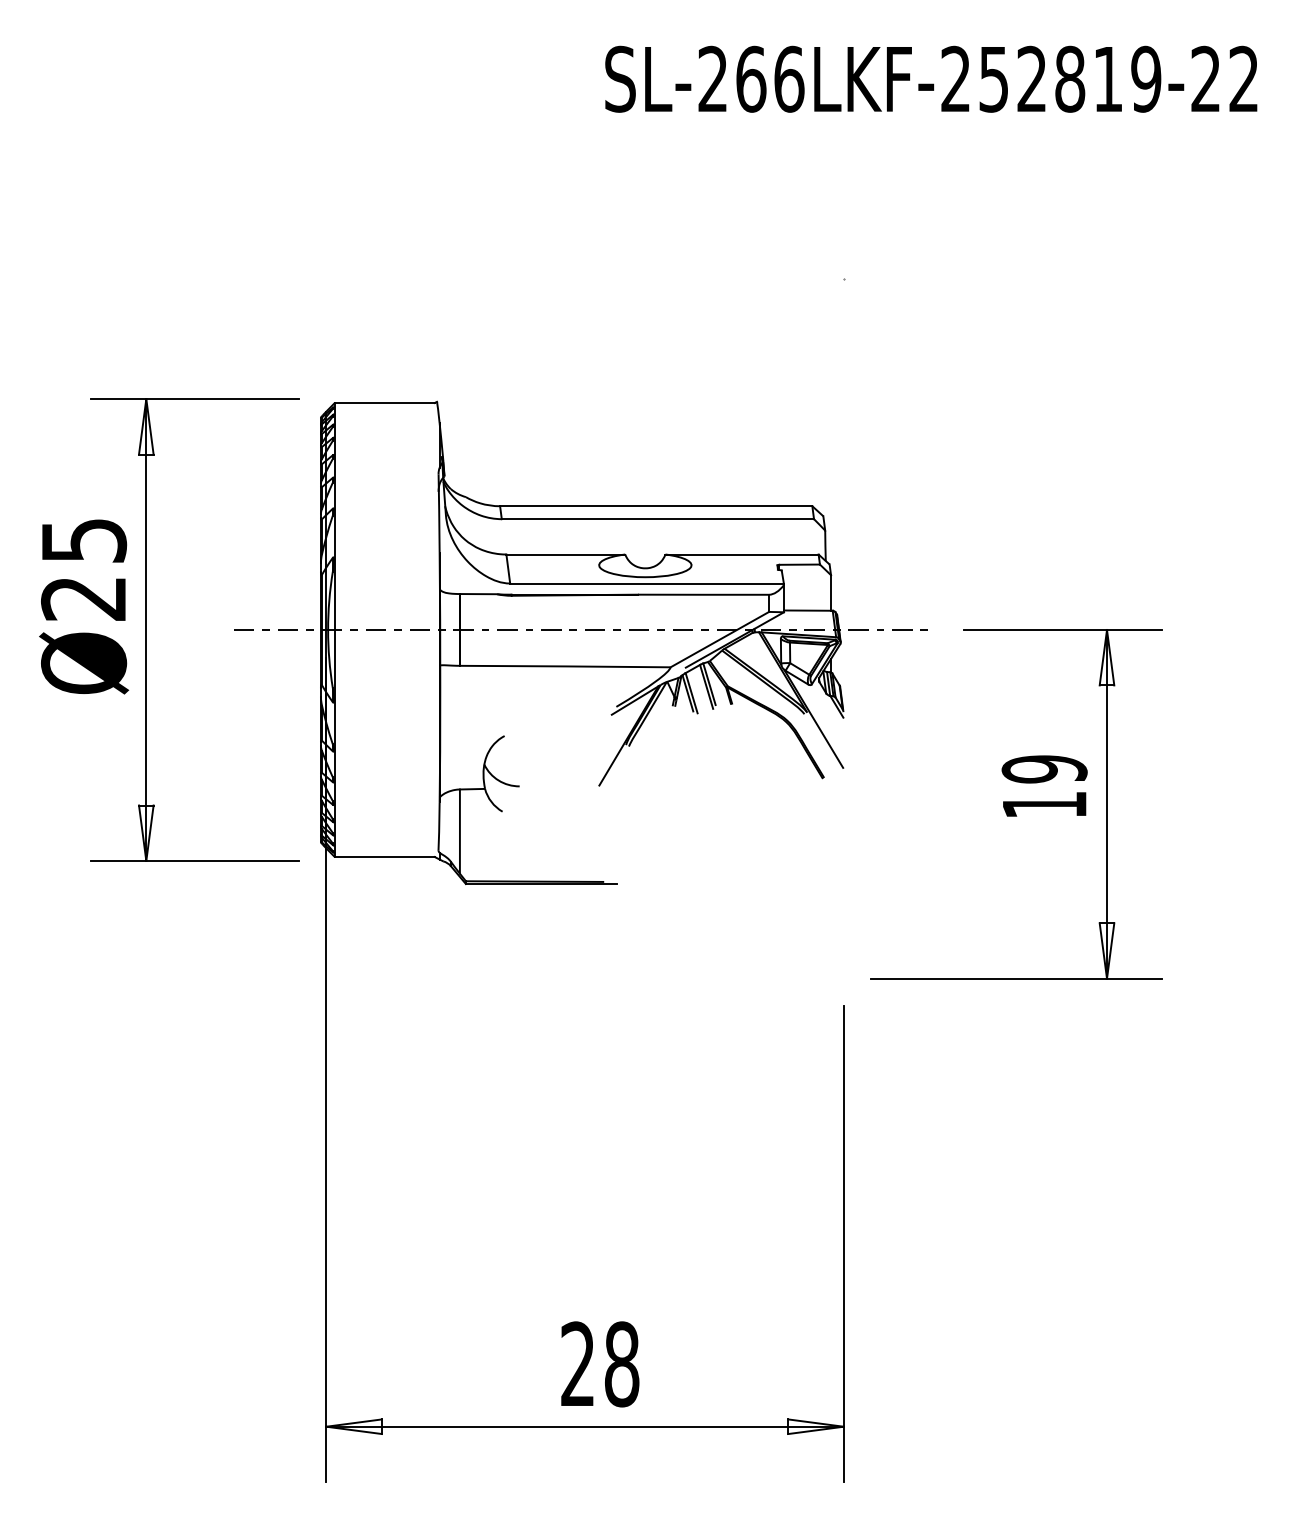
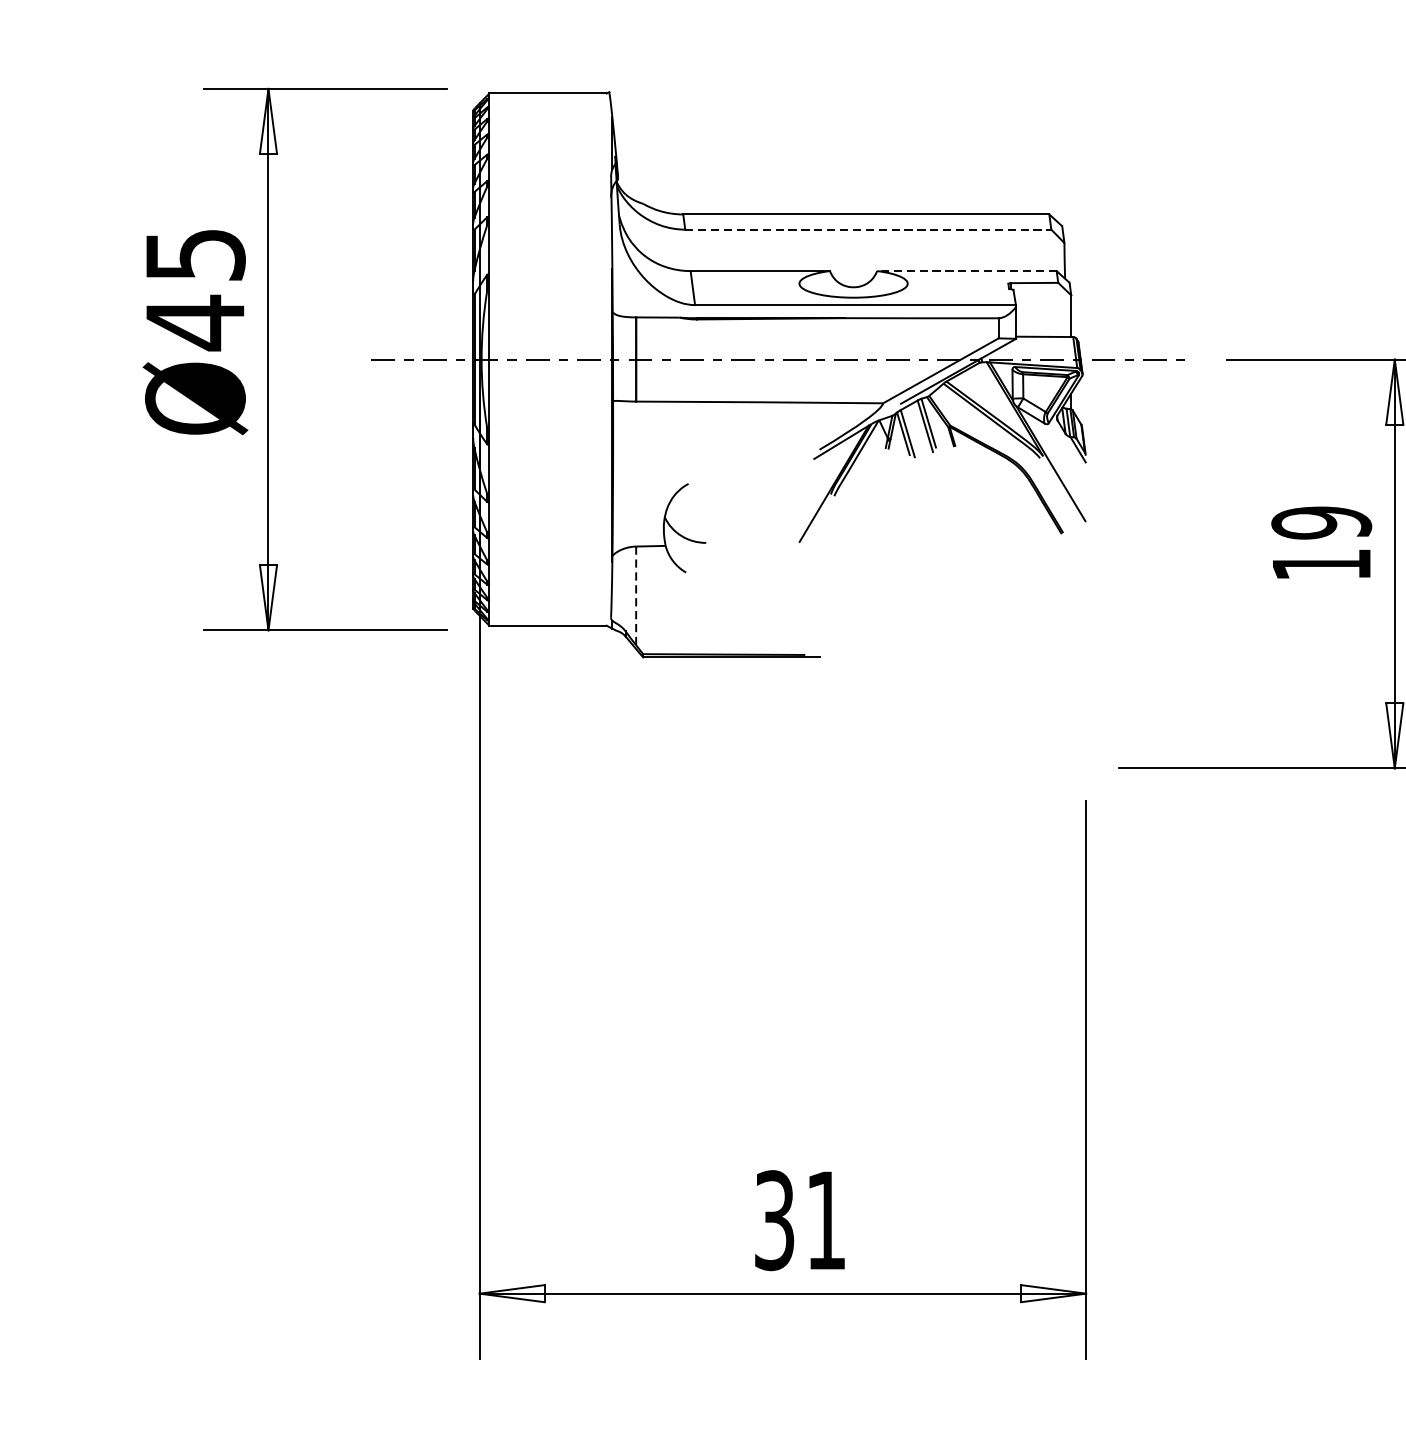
line: (658, 519) -> (868, 230), solid -> dashed
line: (742, 554) -> (967, 271), solid -> dashed
text: (83, 598) -> (194, 322), Ø25 -> Ø45
line: (459, 832) -> (635, 596), solid -> dashed
text: (600, 1364) -> (800, 1220), 28 -> 31

